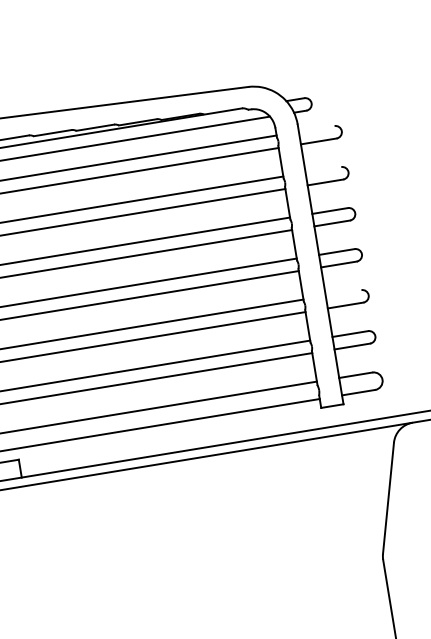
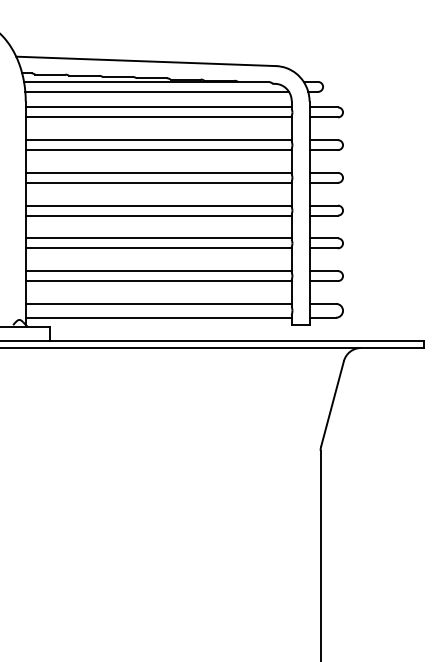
line: (316, 129) -> (323, 107), added
line: (323, 170) -> (323, 140), added
line: (343, 293) -> (323, 238), added

